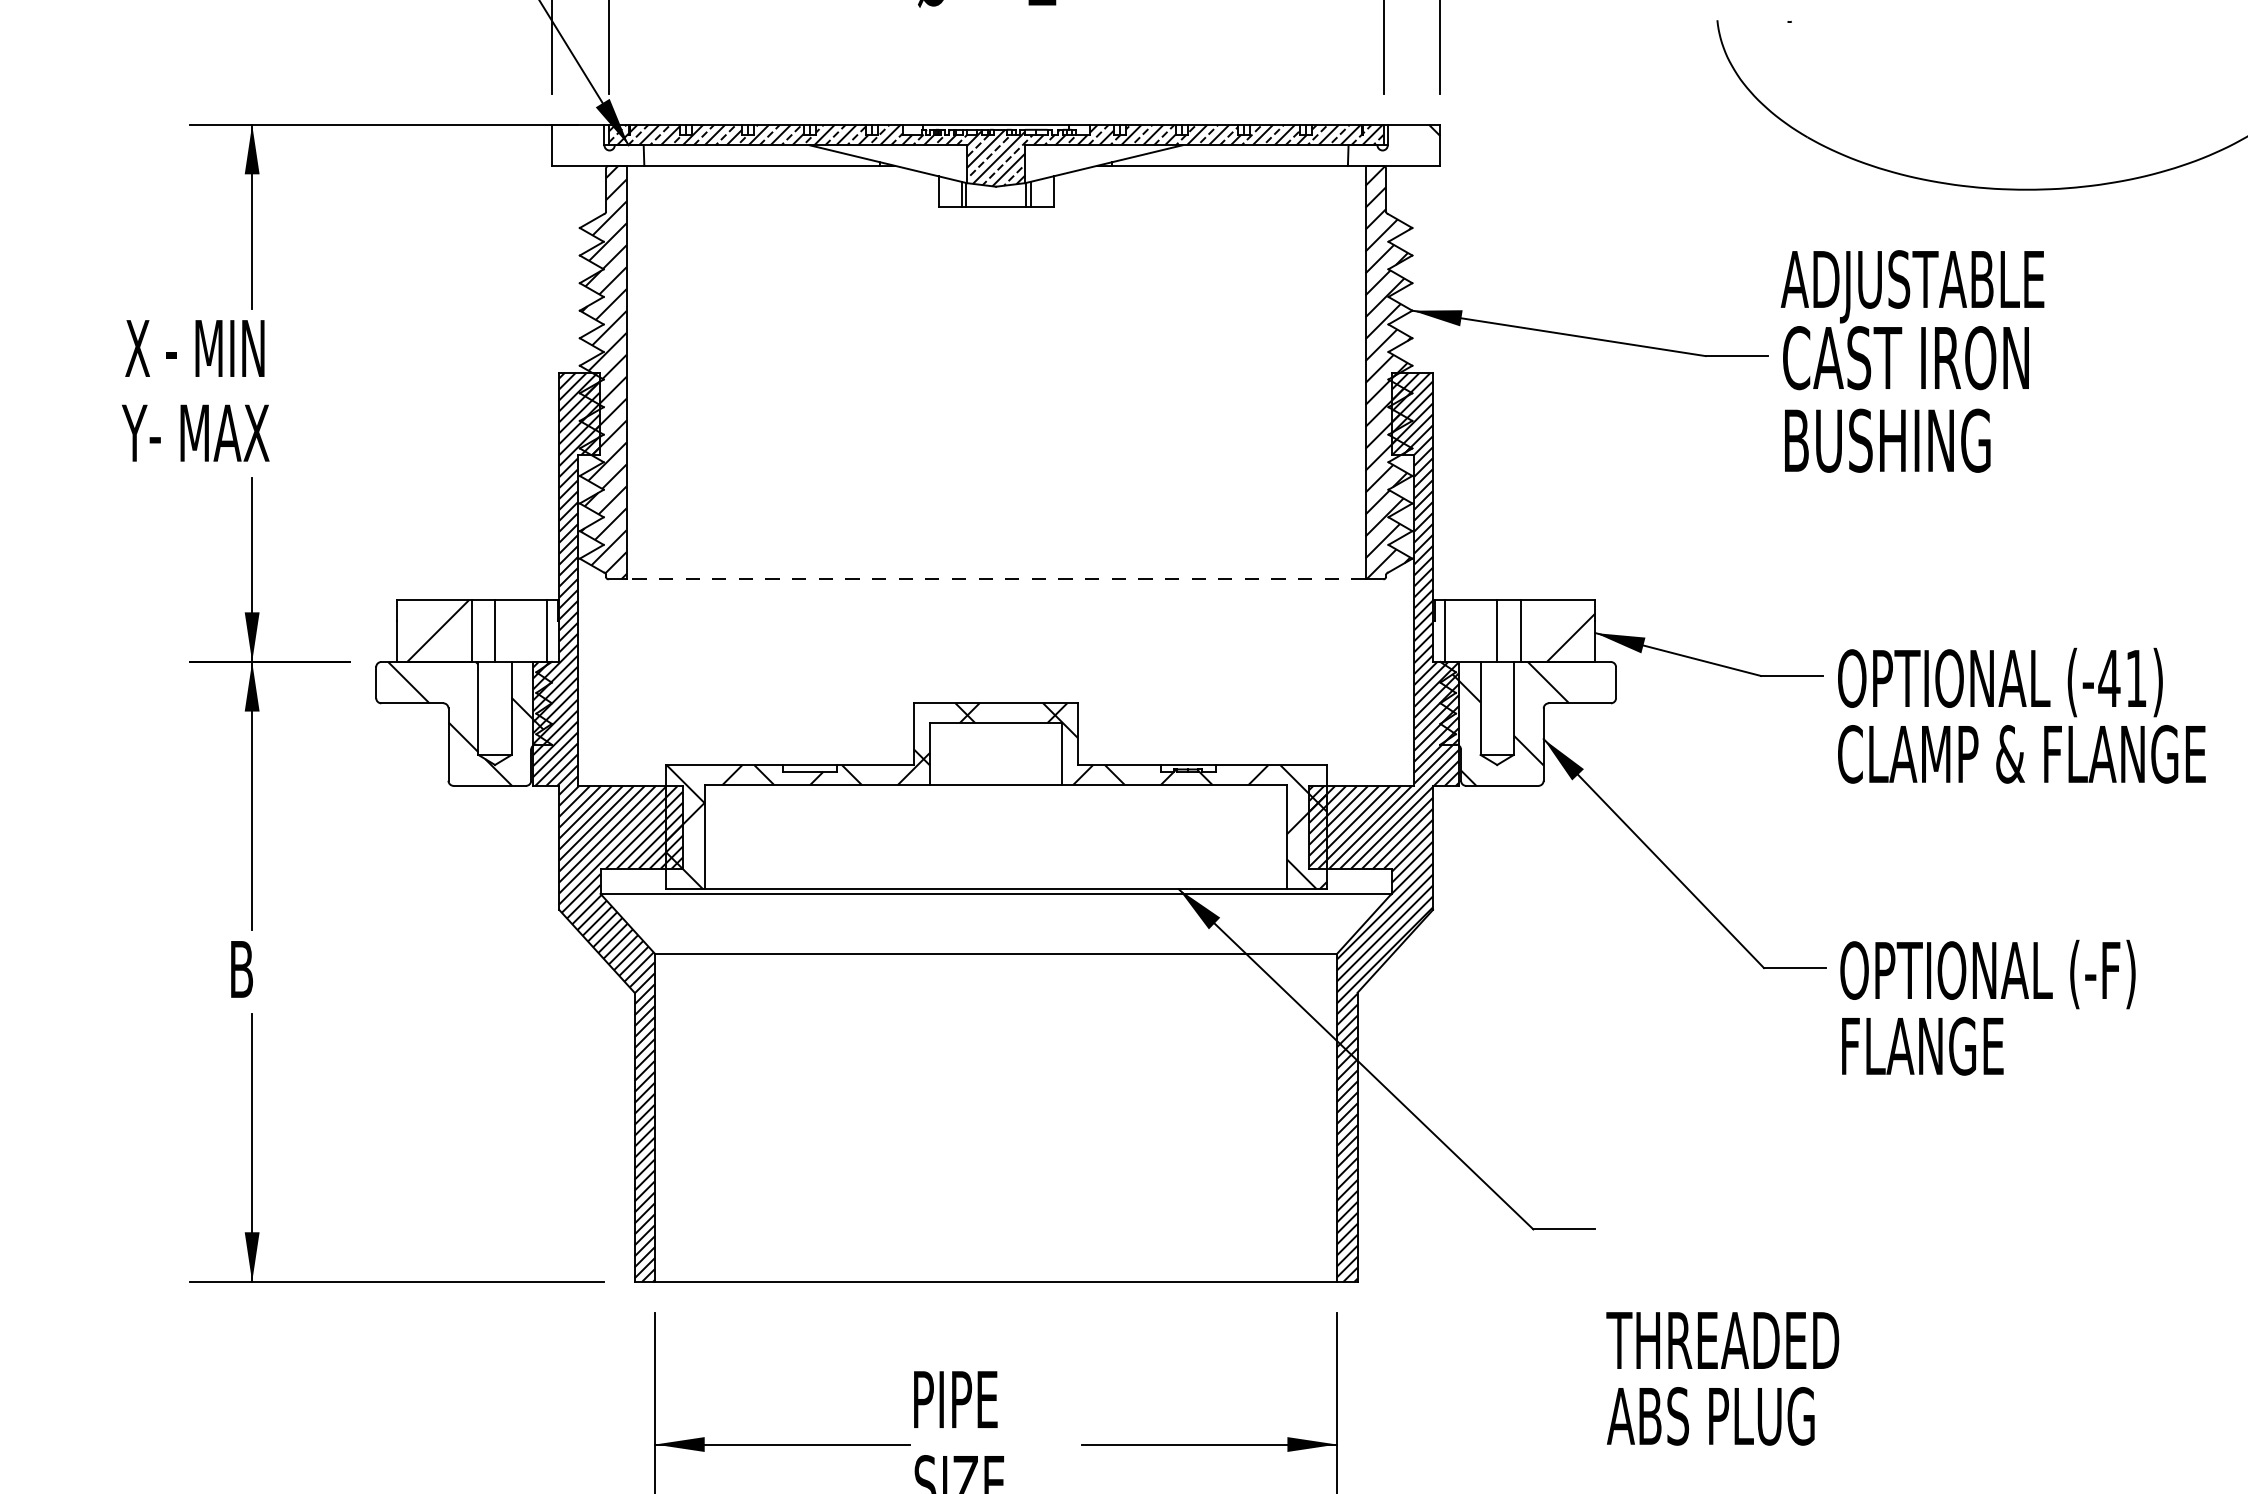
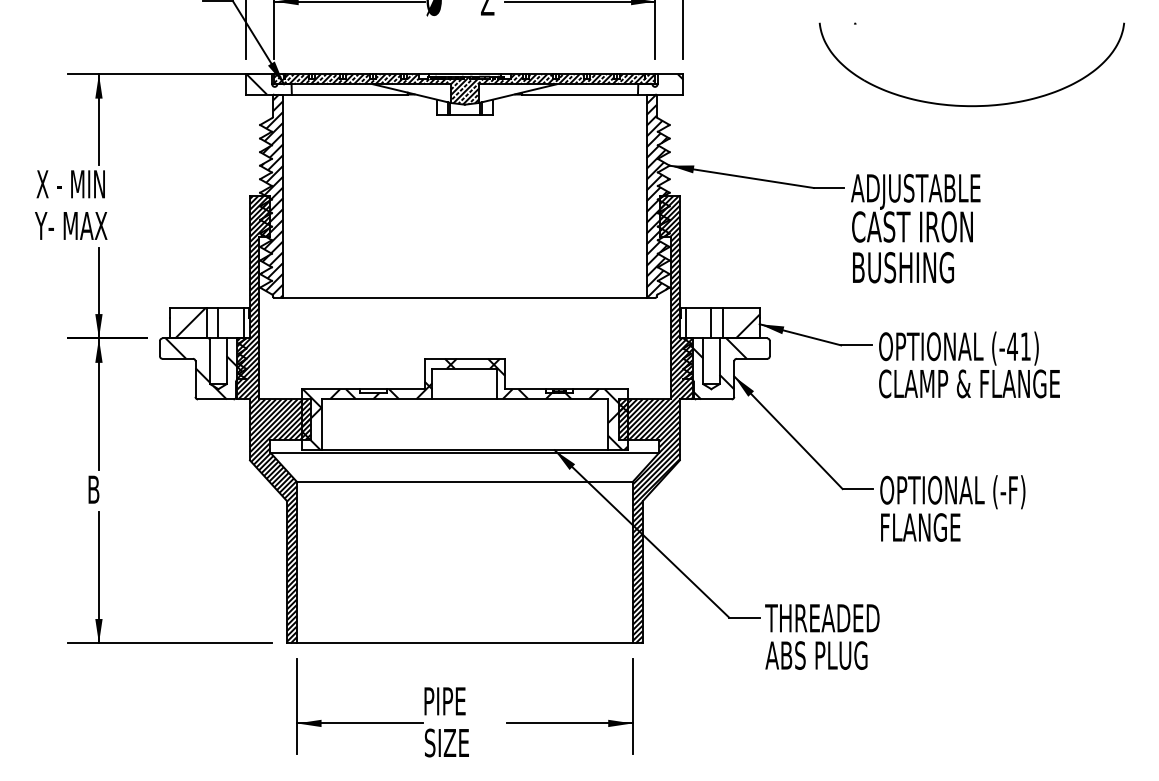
hatch: (572, 145) -> (256, 84), added
text: (1912, 361) -> (915, 228), moved
line: (995, 578) -> (464, 297), dashed -> solid
text: (1723, 1377) -> (822, 636), moved

